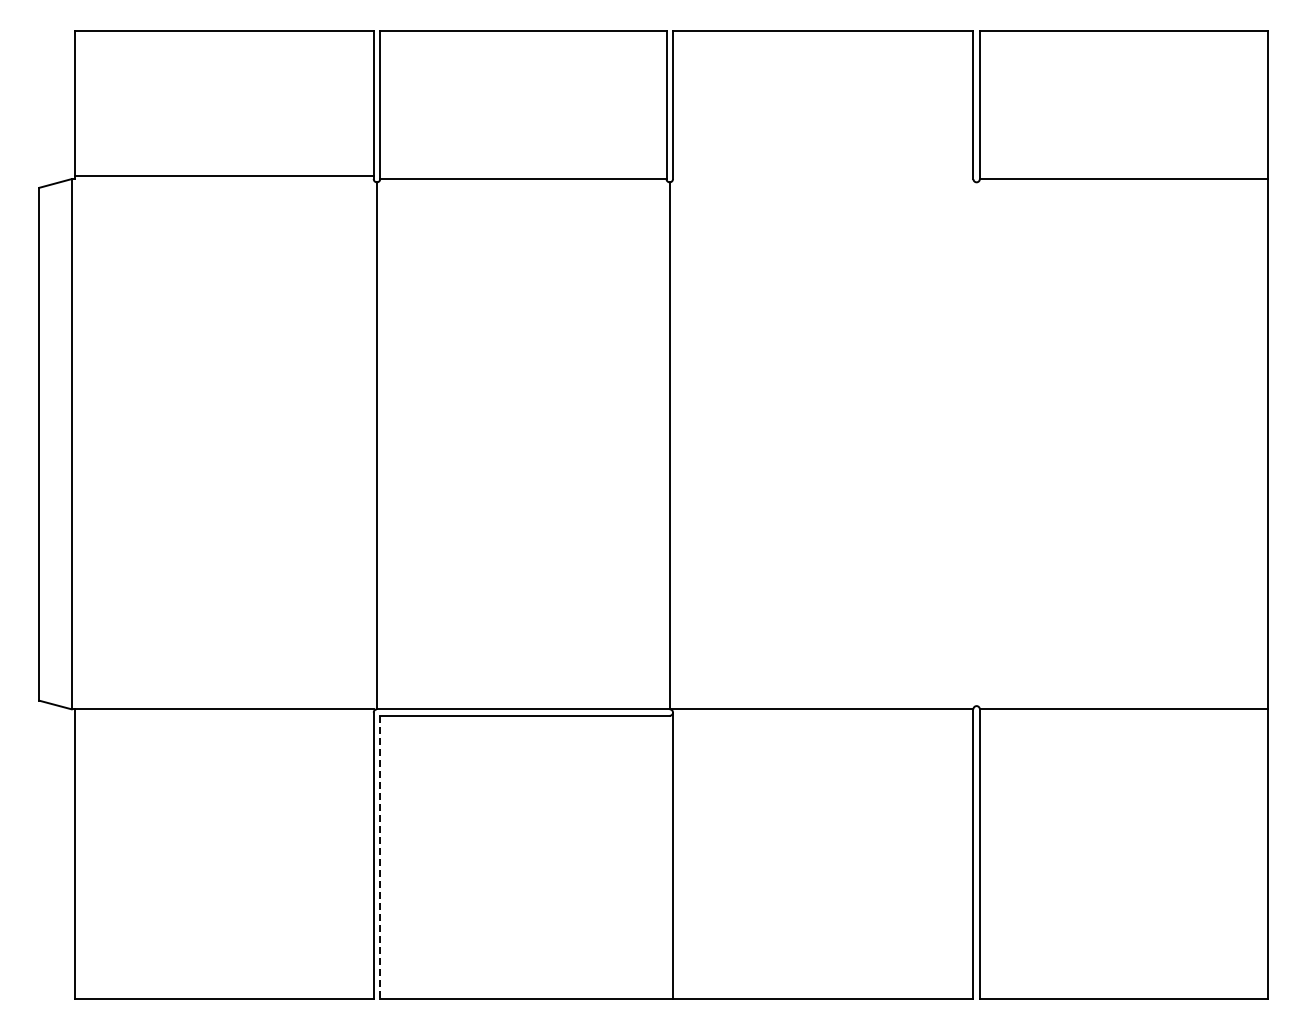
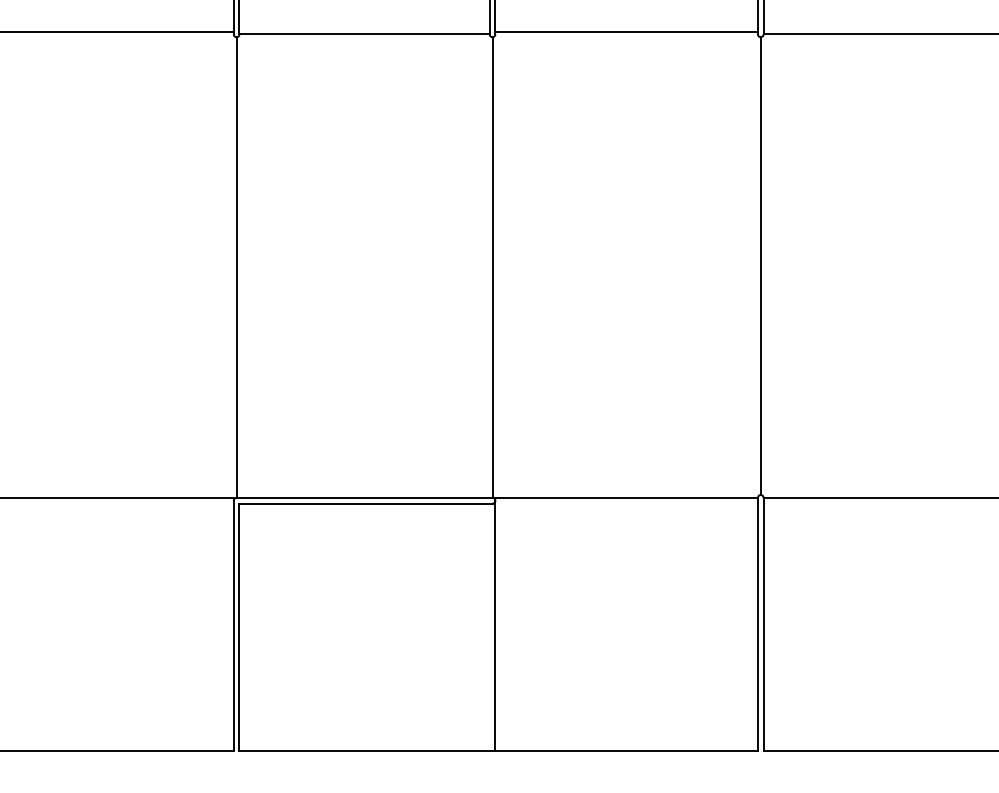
line: (823, 175) -> (626, 31), added
line: (976, 444) -> (760, 266), added
line: (380, 857) -> (239, 627), dashed -> solid

